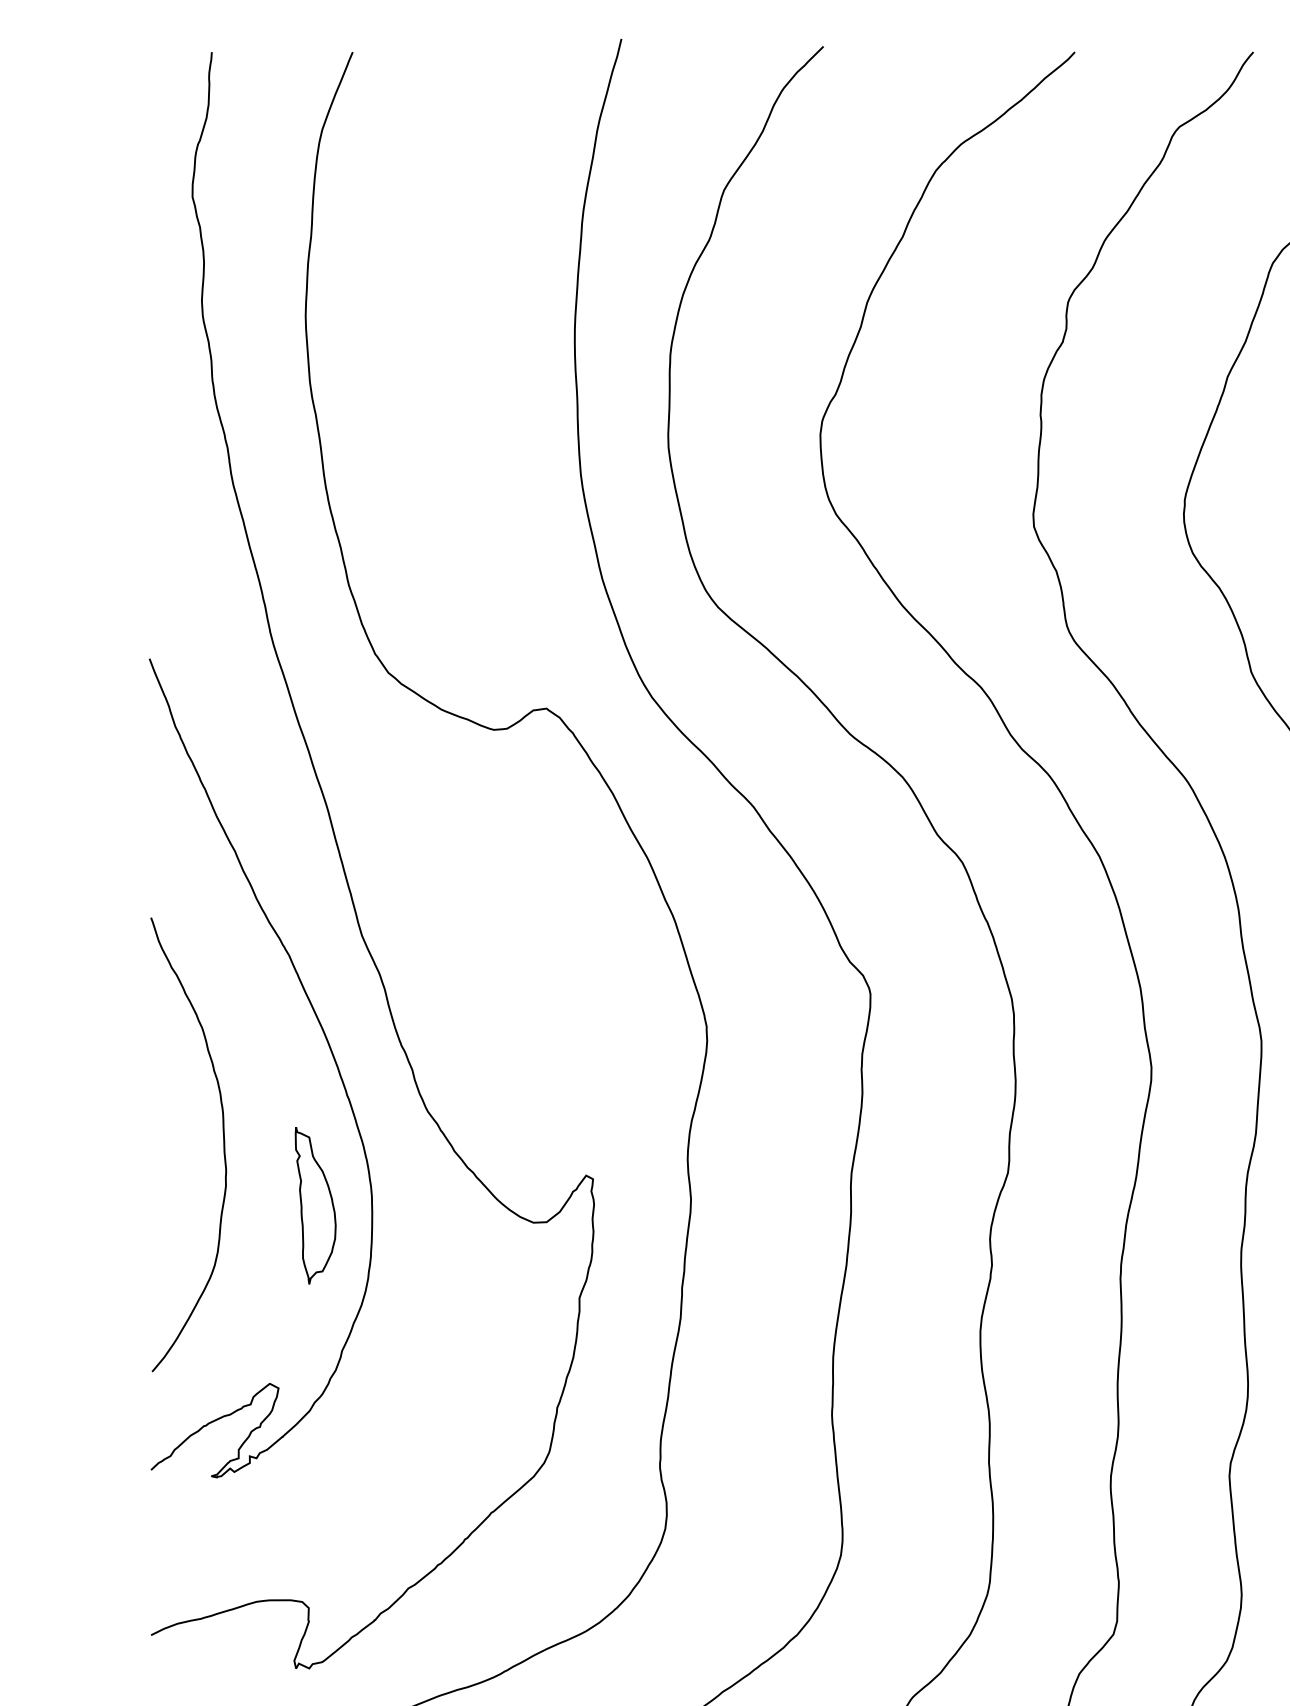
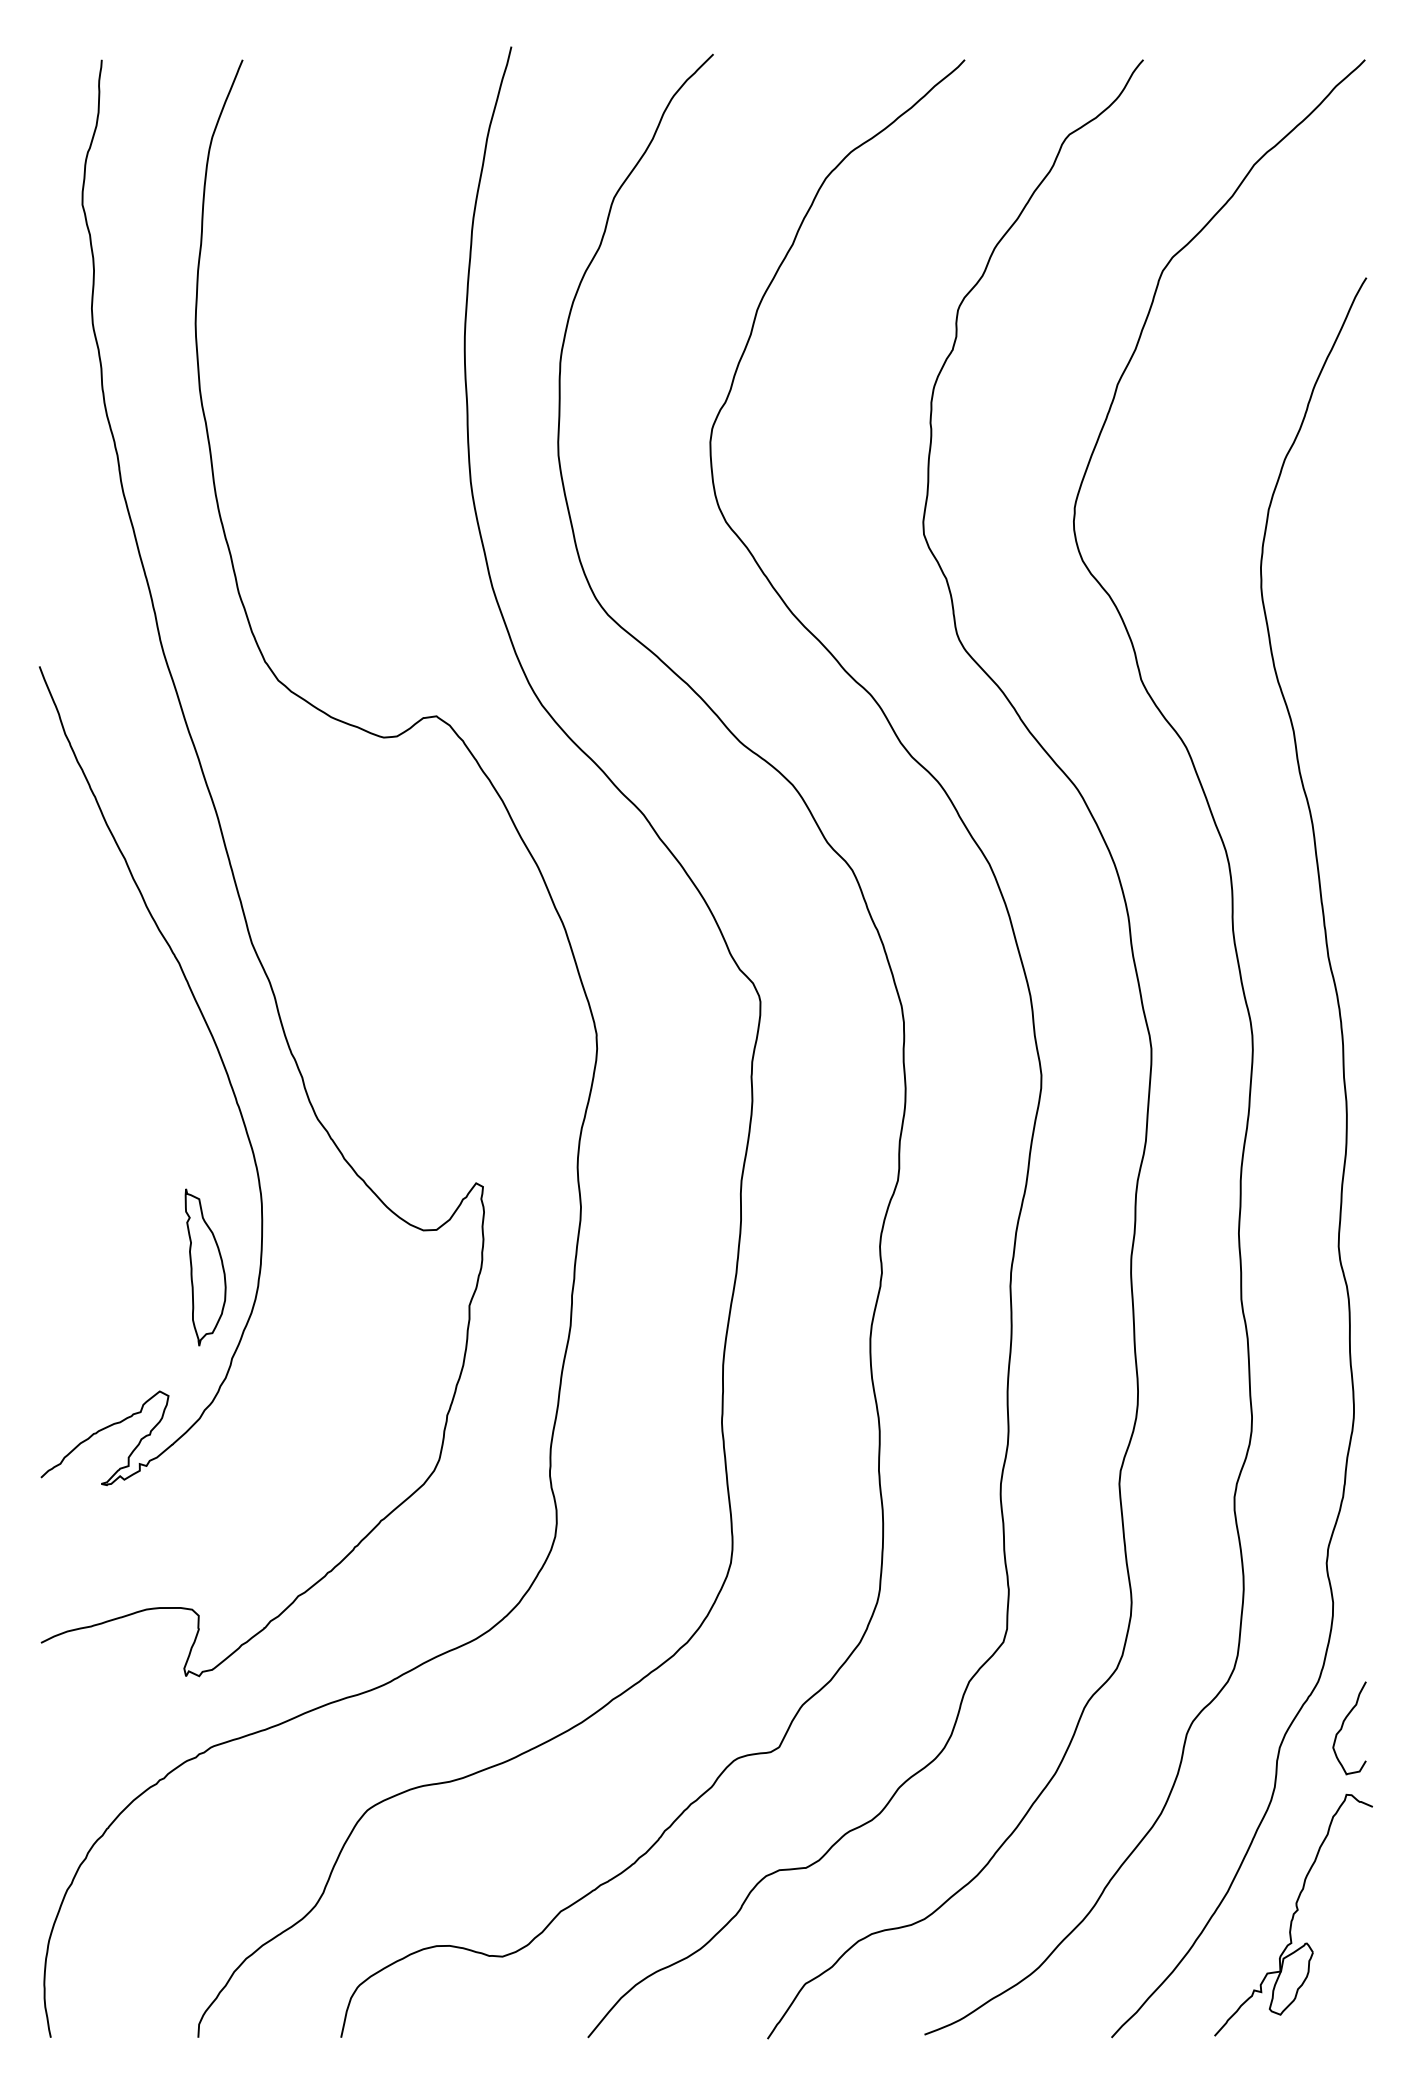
curve: (223, 1144) -> (113, 1152), removed
part: (315, 1205) -> (205, 1267), moved

